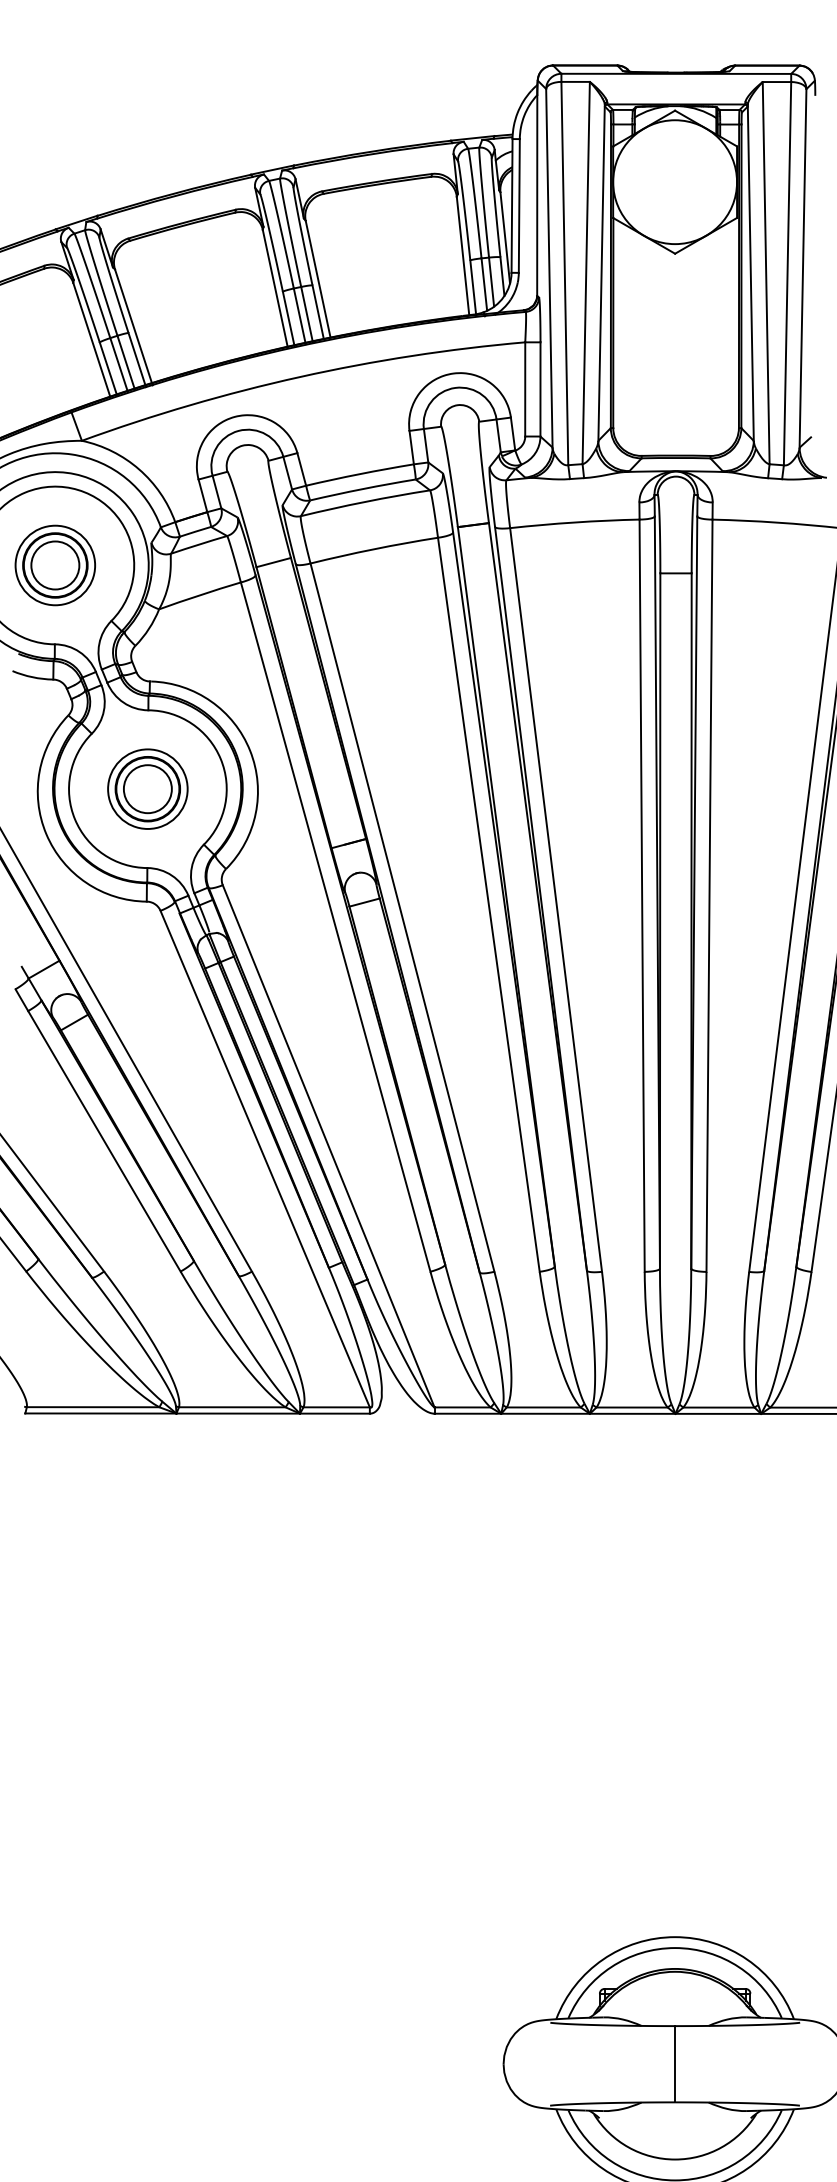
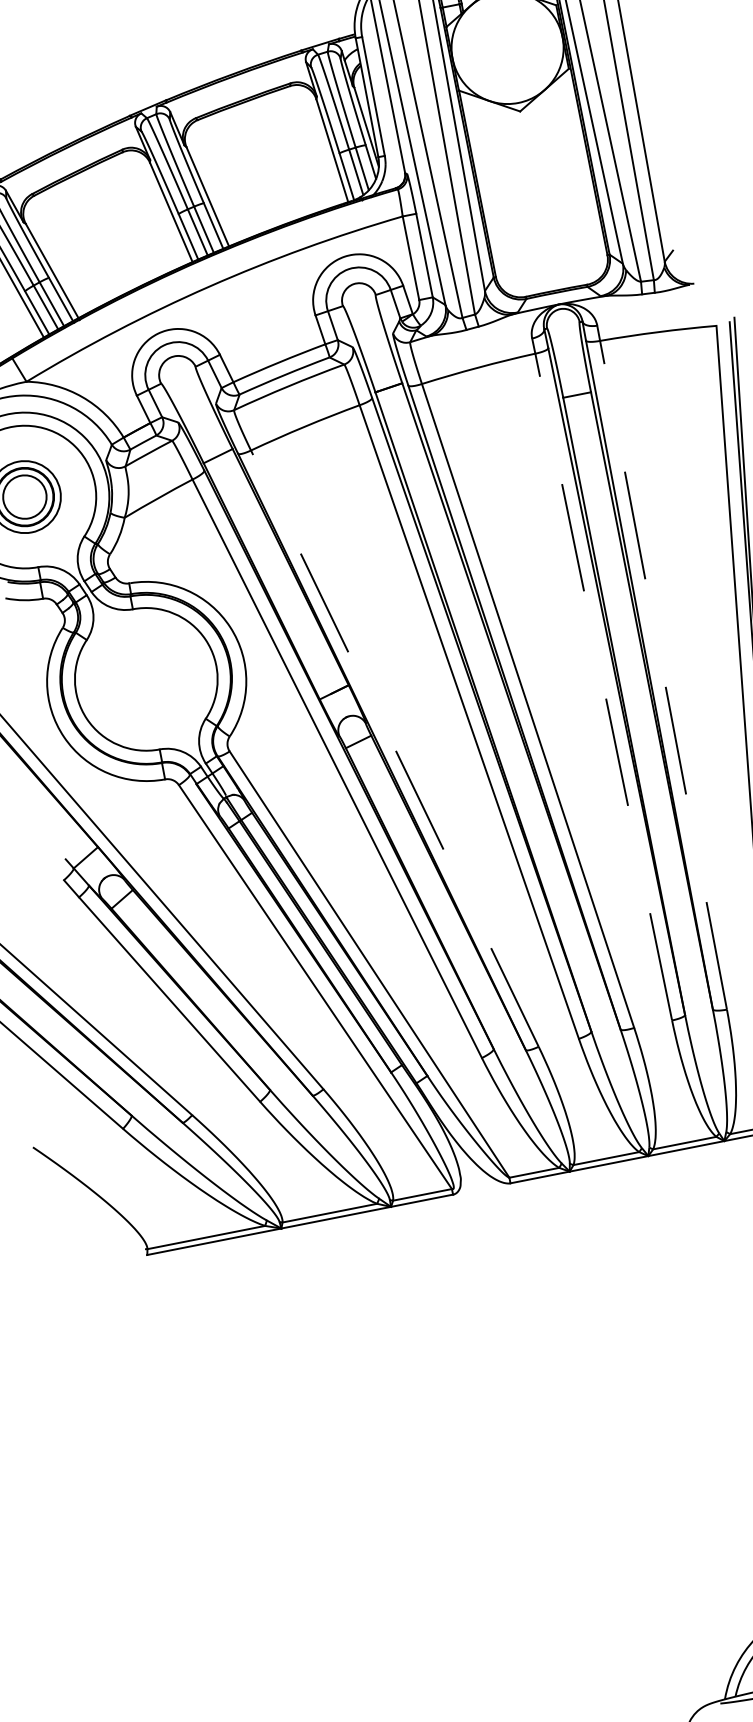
part: (147, 788) -> (145, 678), removed
line: (642, 895) -> (604, 686), solid -> dashed
line: (709, 895) -> (663, 675), solid -> dashed
line: (402, 917) -> (394, 748), solid -> dashed

